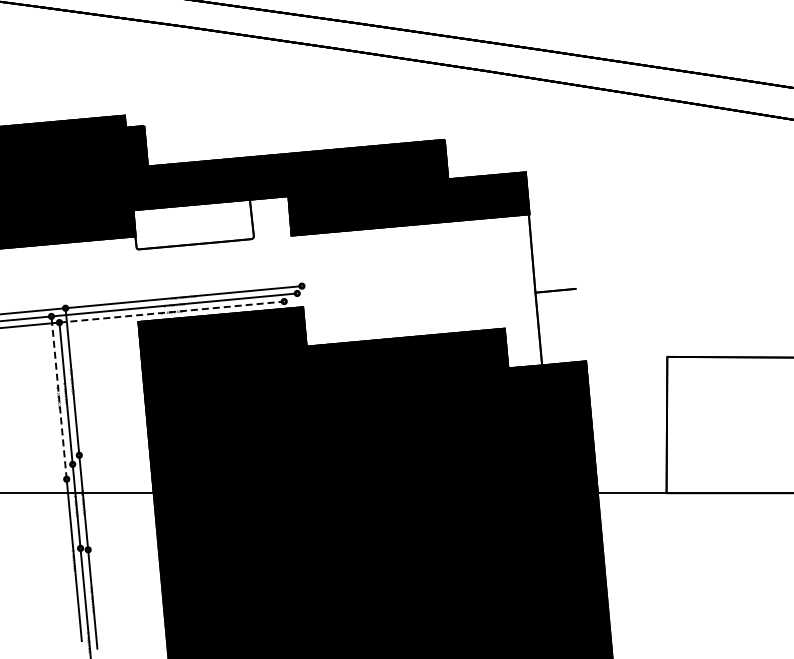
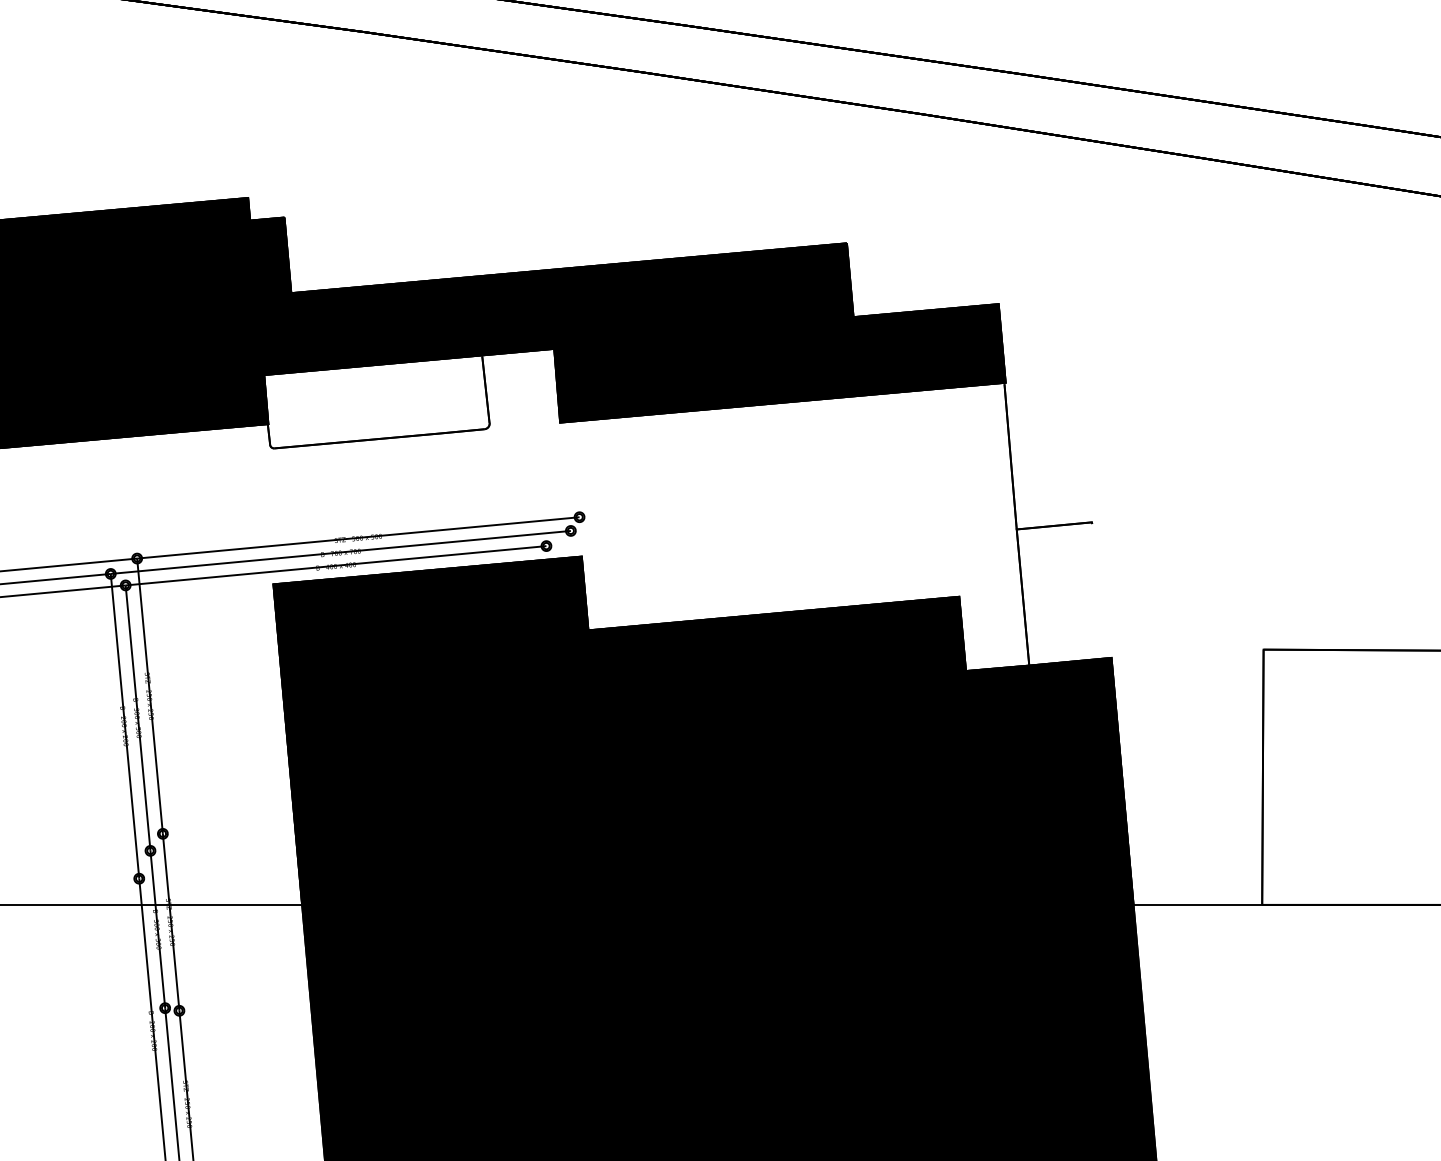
line: (171, 312) -> (335, 566), dashed -> solid
line: (59, 397) -> (125, 725), dashed -> solid

